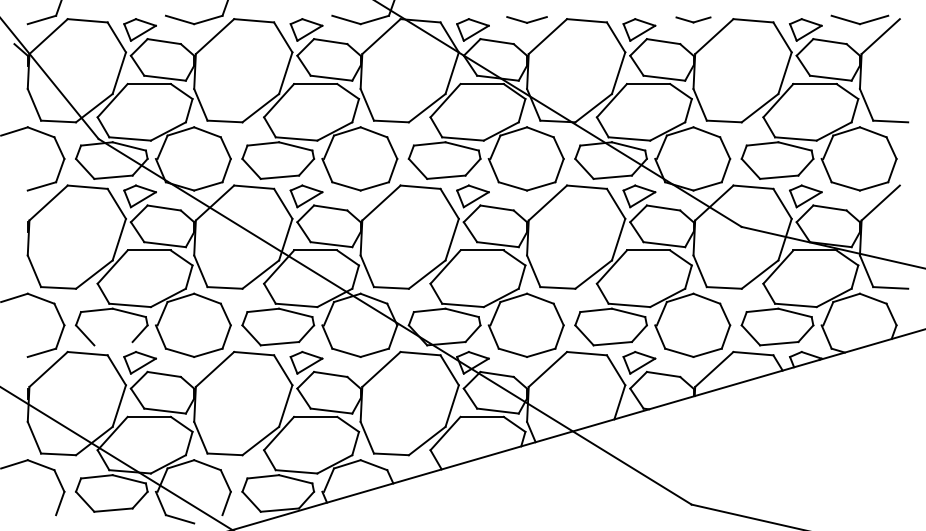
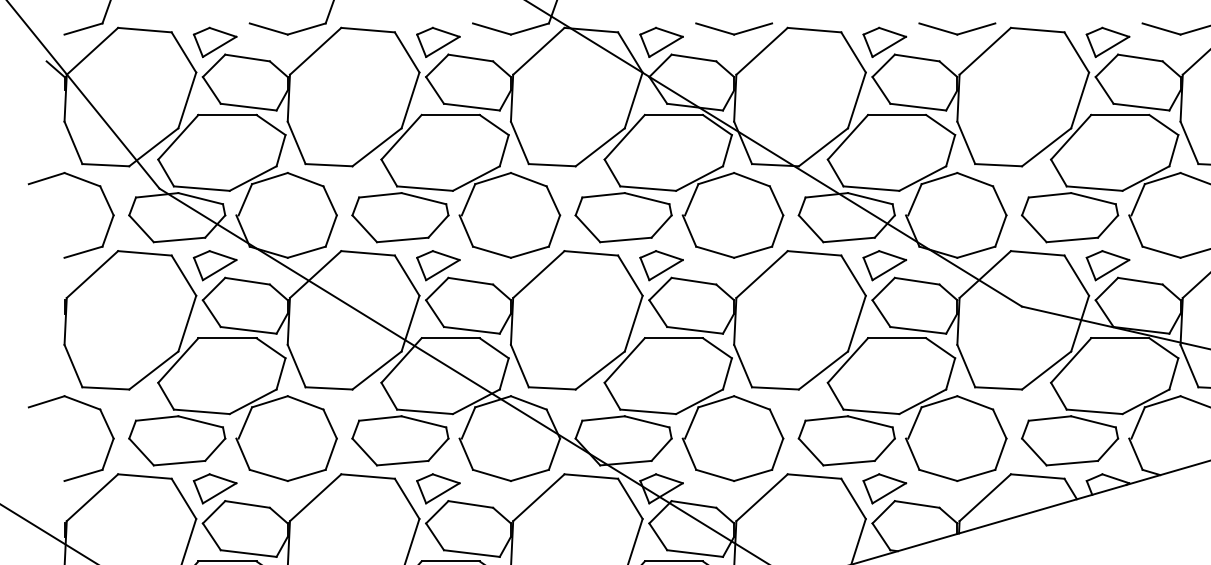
part: (526, 19) -> (733, 28), size x1.43
part: (693, 19) -> (957, 28), size x1.67
line: (113, 343) -> (179, 462), added

